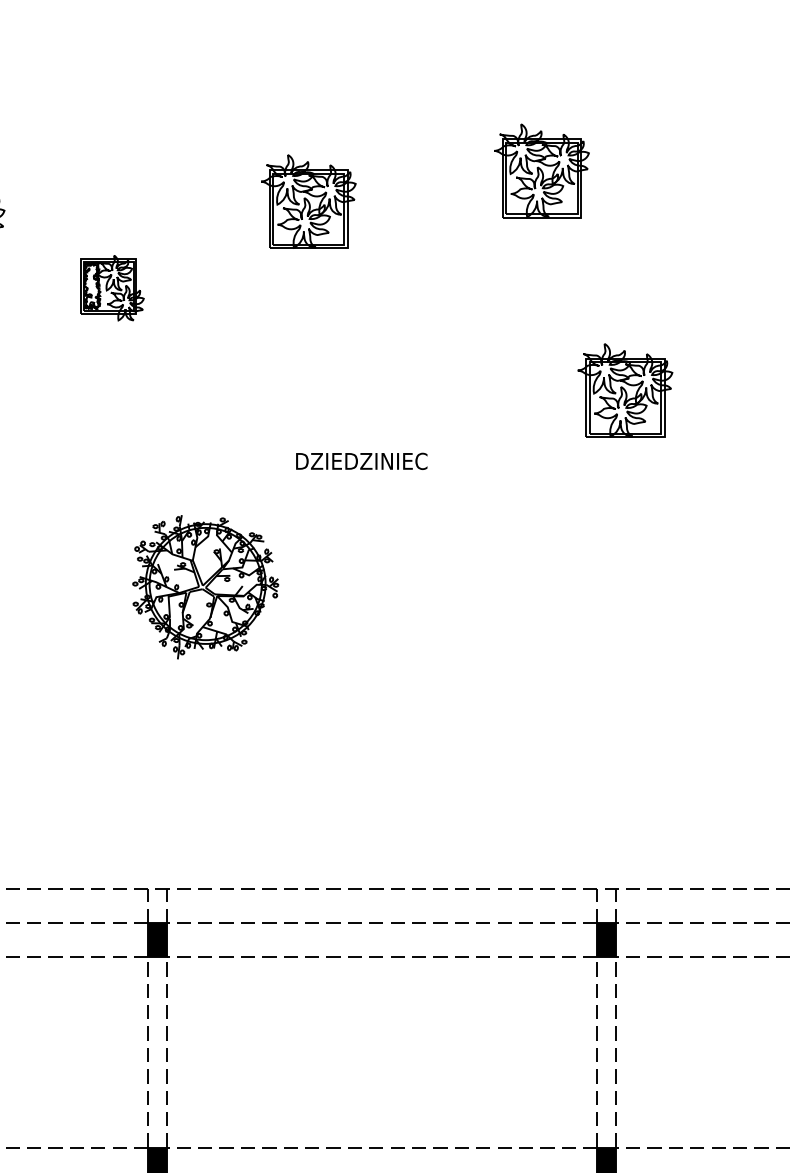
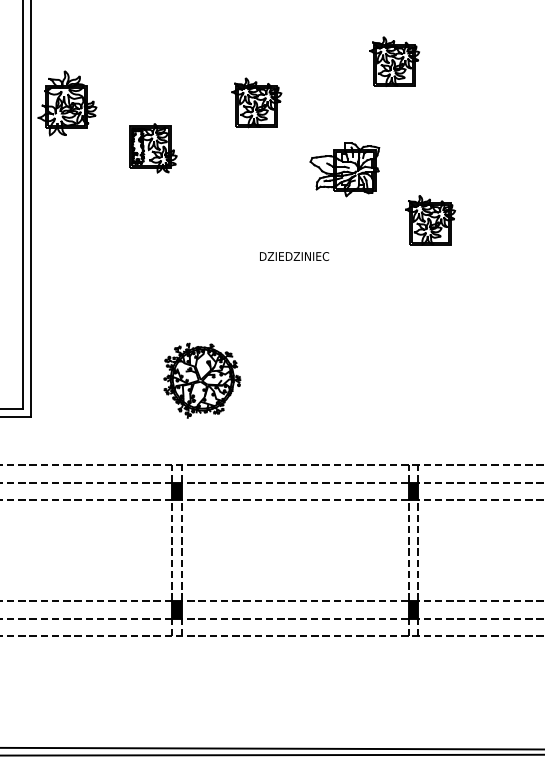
part: (542, 170) -> (394, 61), moved
part: (112, 288) -> (153, 148), size x1.43
part: (475, 328) -> (344, 169), added
part: (625, 391) -> (430, 220), moved
text: (361, 461) -> (294, 256), moved
part: (205, 586) -> (202, 380), moved

